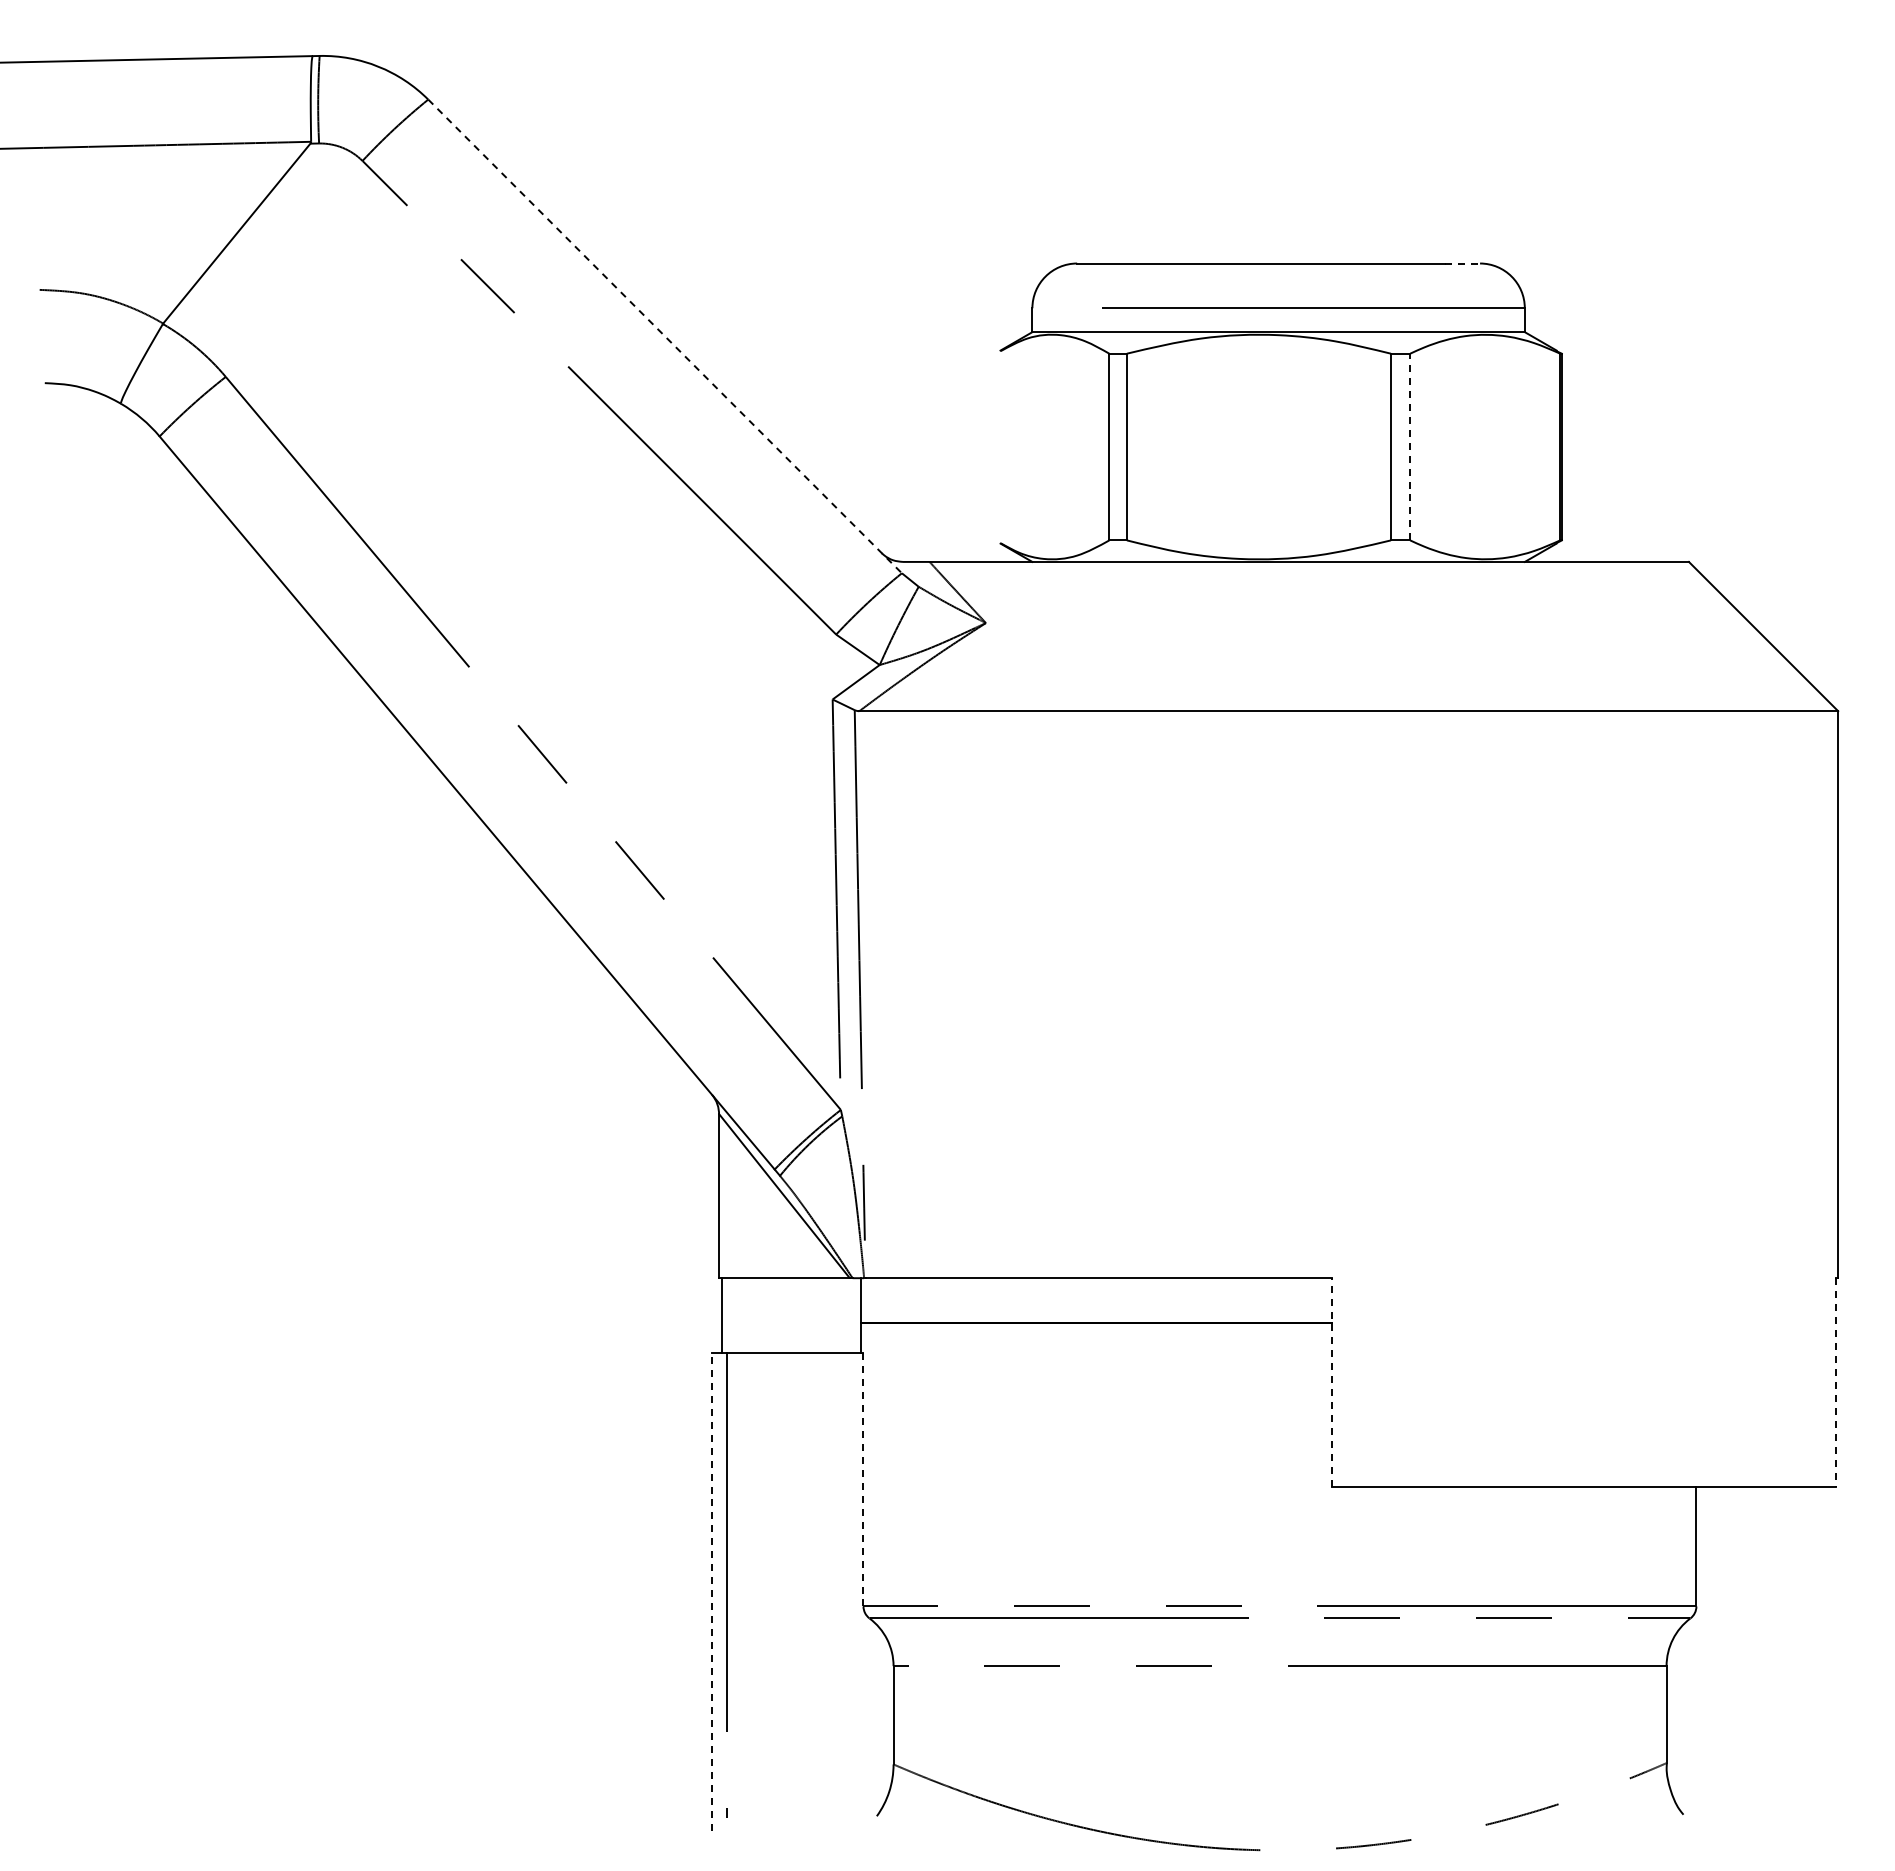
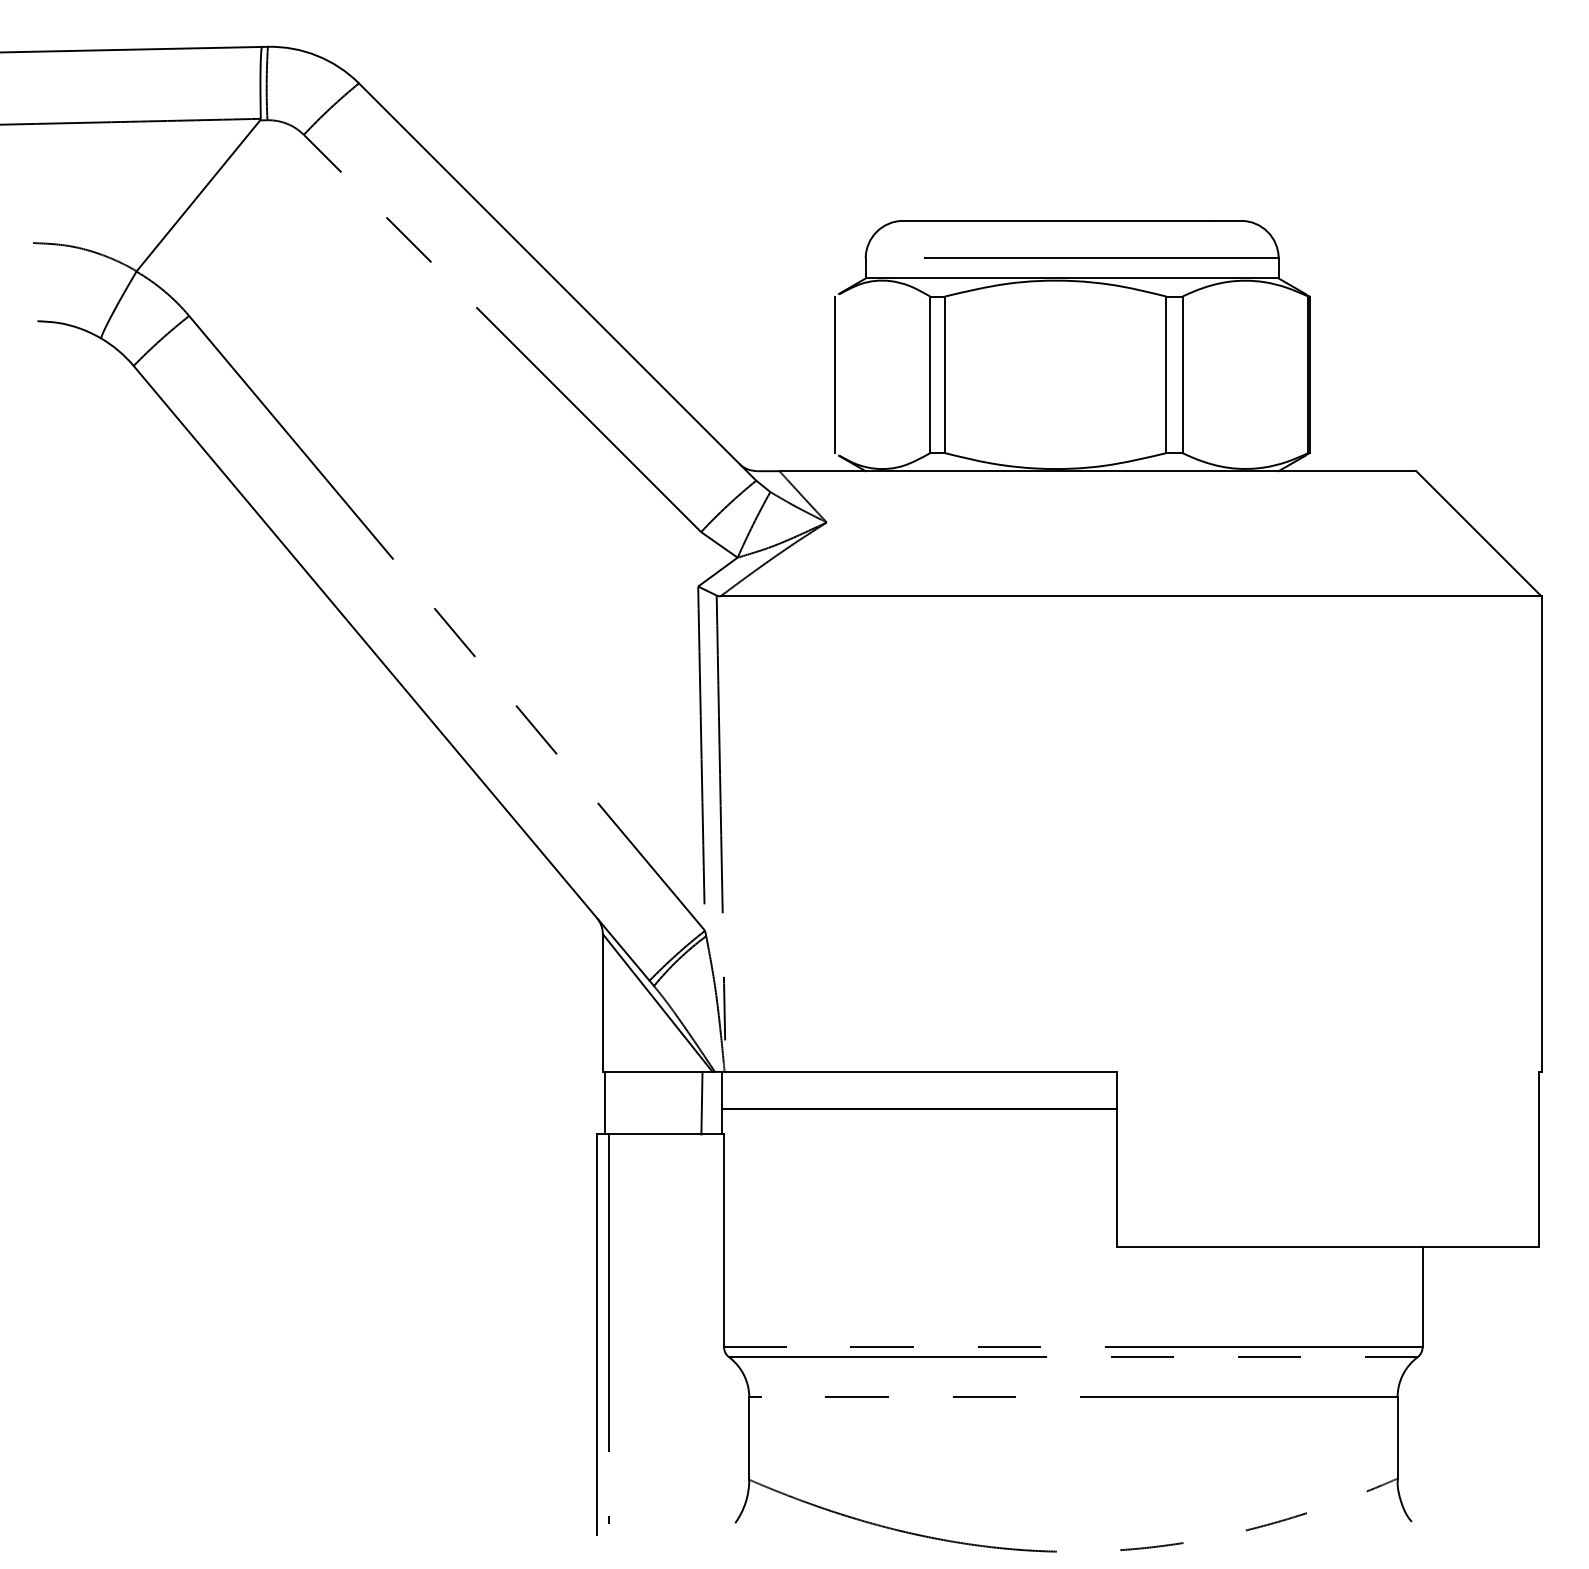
line: (1462, 263) -> (1226, 220), dashed -> solid
line: (665, 336) -> (557, 282), dashed -> solid
line: (995, 446) -> (834, 374), added
line: (1410, 446) -> (1182, 374), dashed -> solid
line: (836, 1315) -> (701, 1103), added
line: (1332, 1382) -> (1117, 1159), dashed -> solid
line: (1835, 1383) -> (1539, 1160), dashed -> solid
line: (863, 1479) -> (724, 1240), dashed -> solid
line: (711, 1591) -> (596, 1334), dashed -> solid

